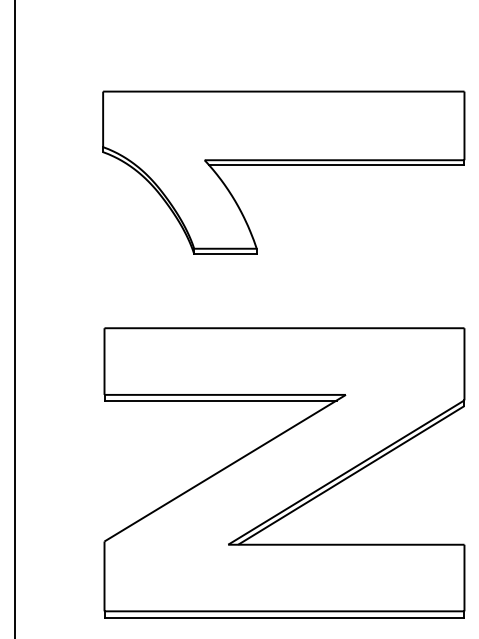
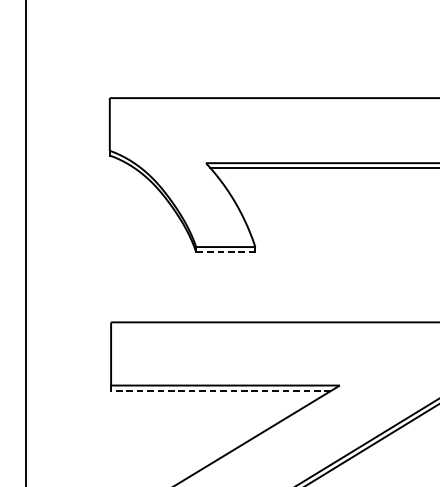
line: (225, 254) -> (225, 252), solid -> dashed
line: (220, 400) -> (221, 390), solid -> dashed

